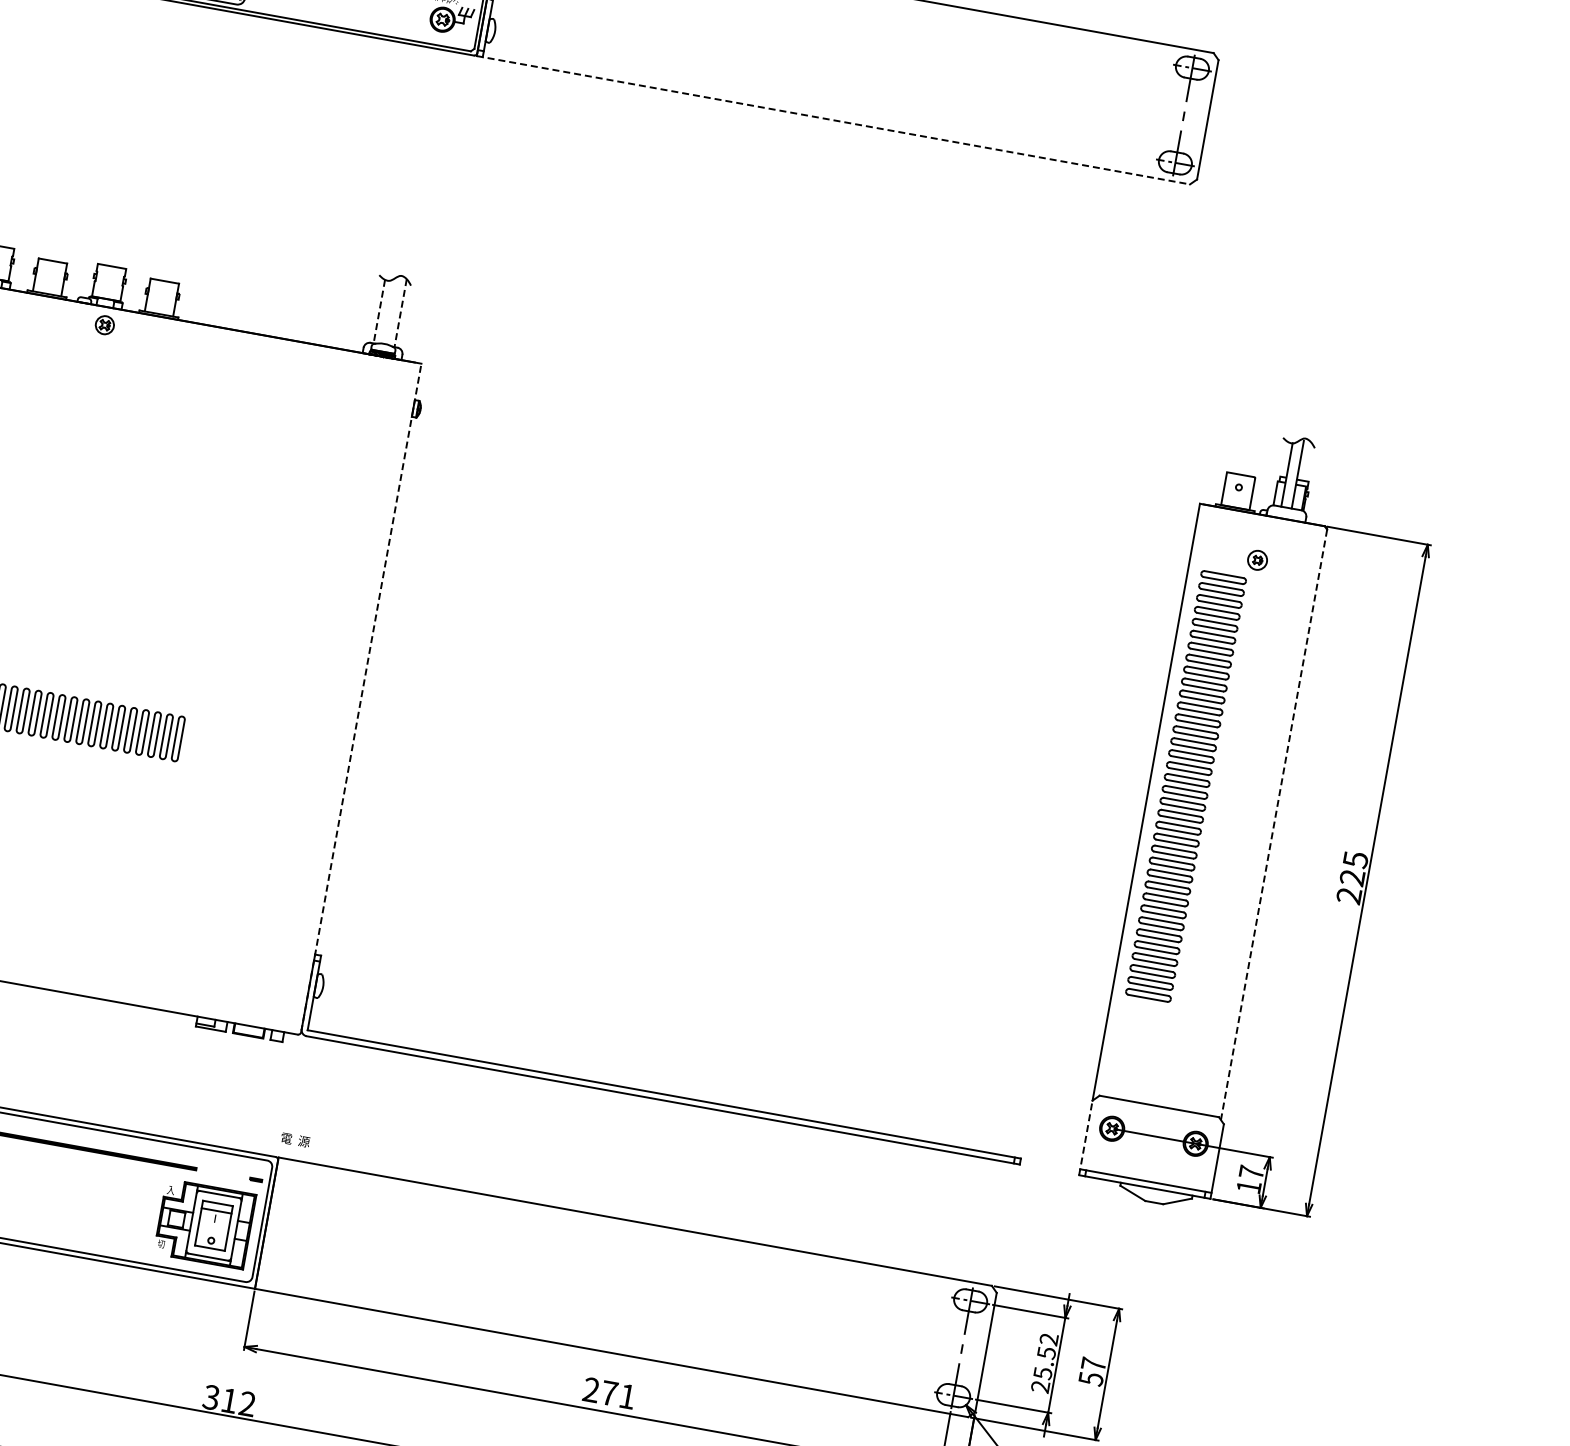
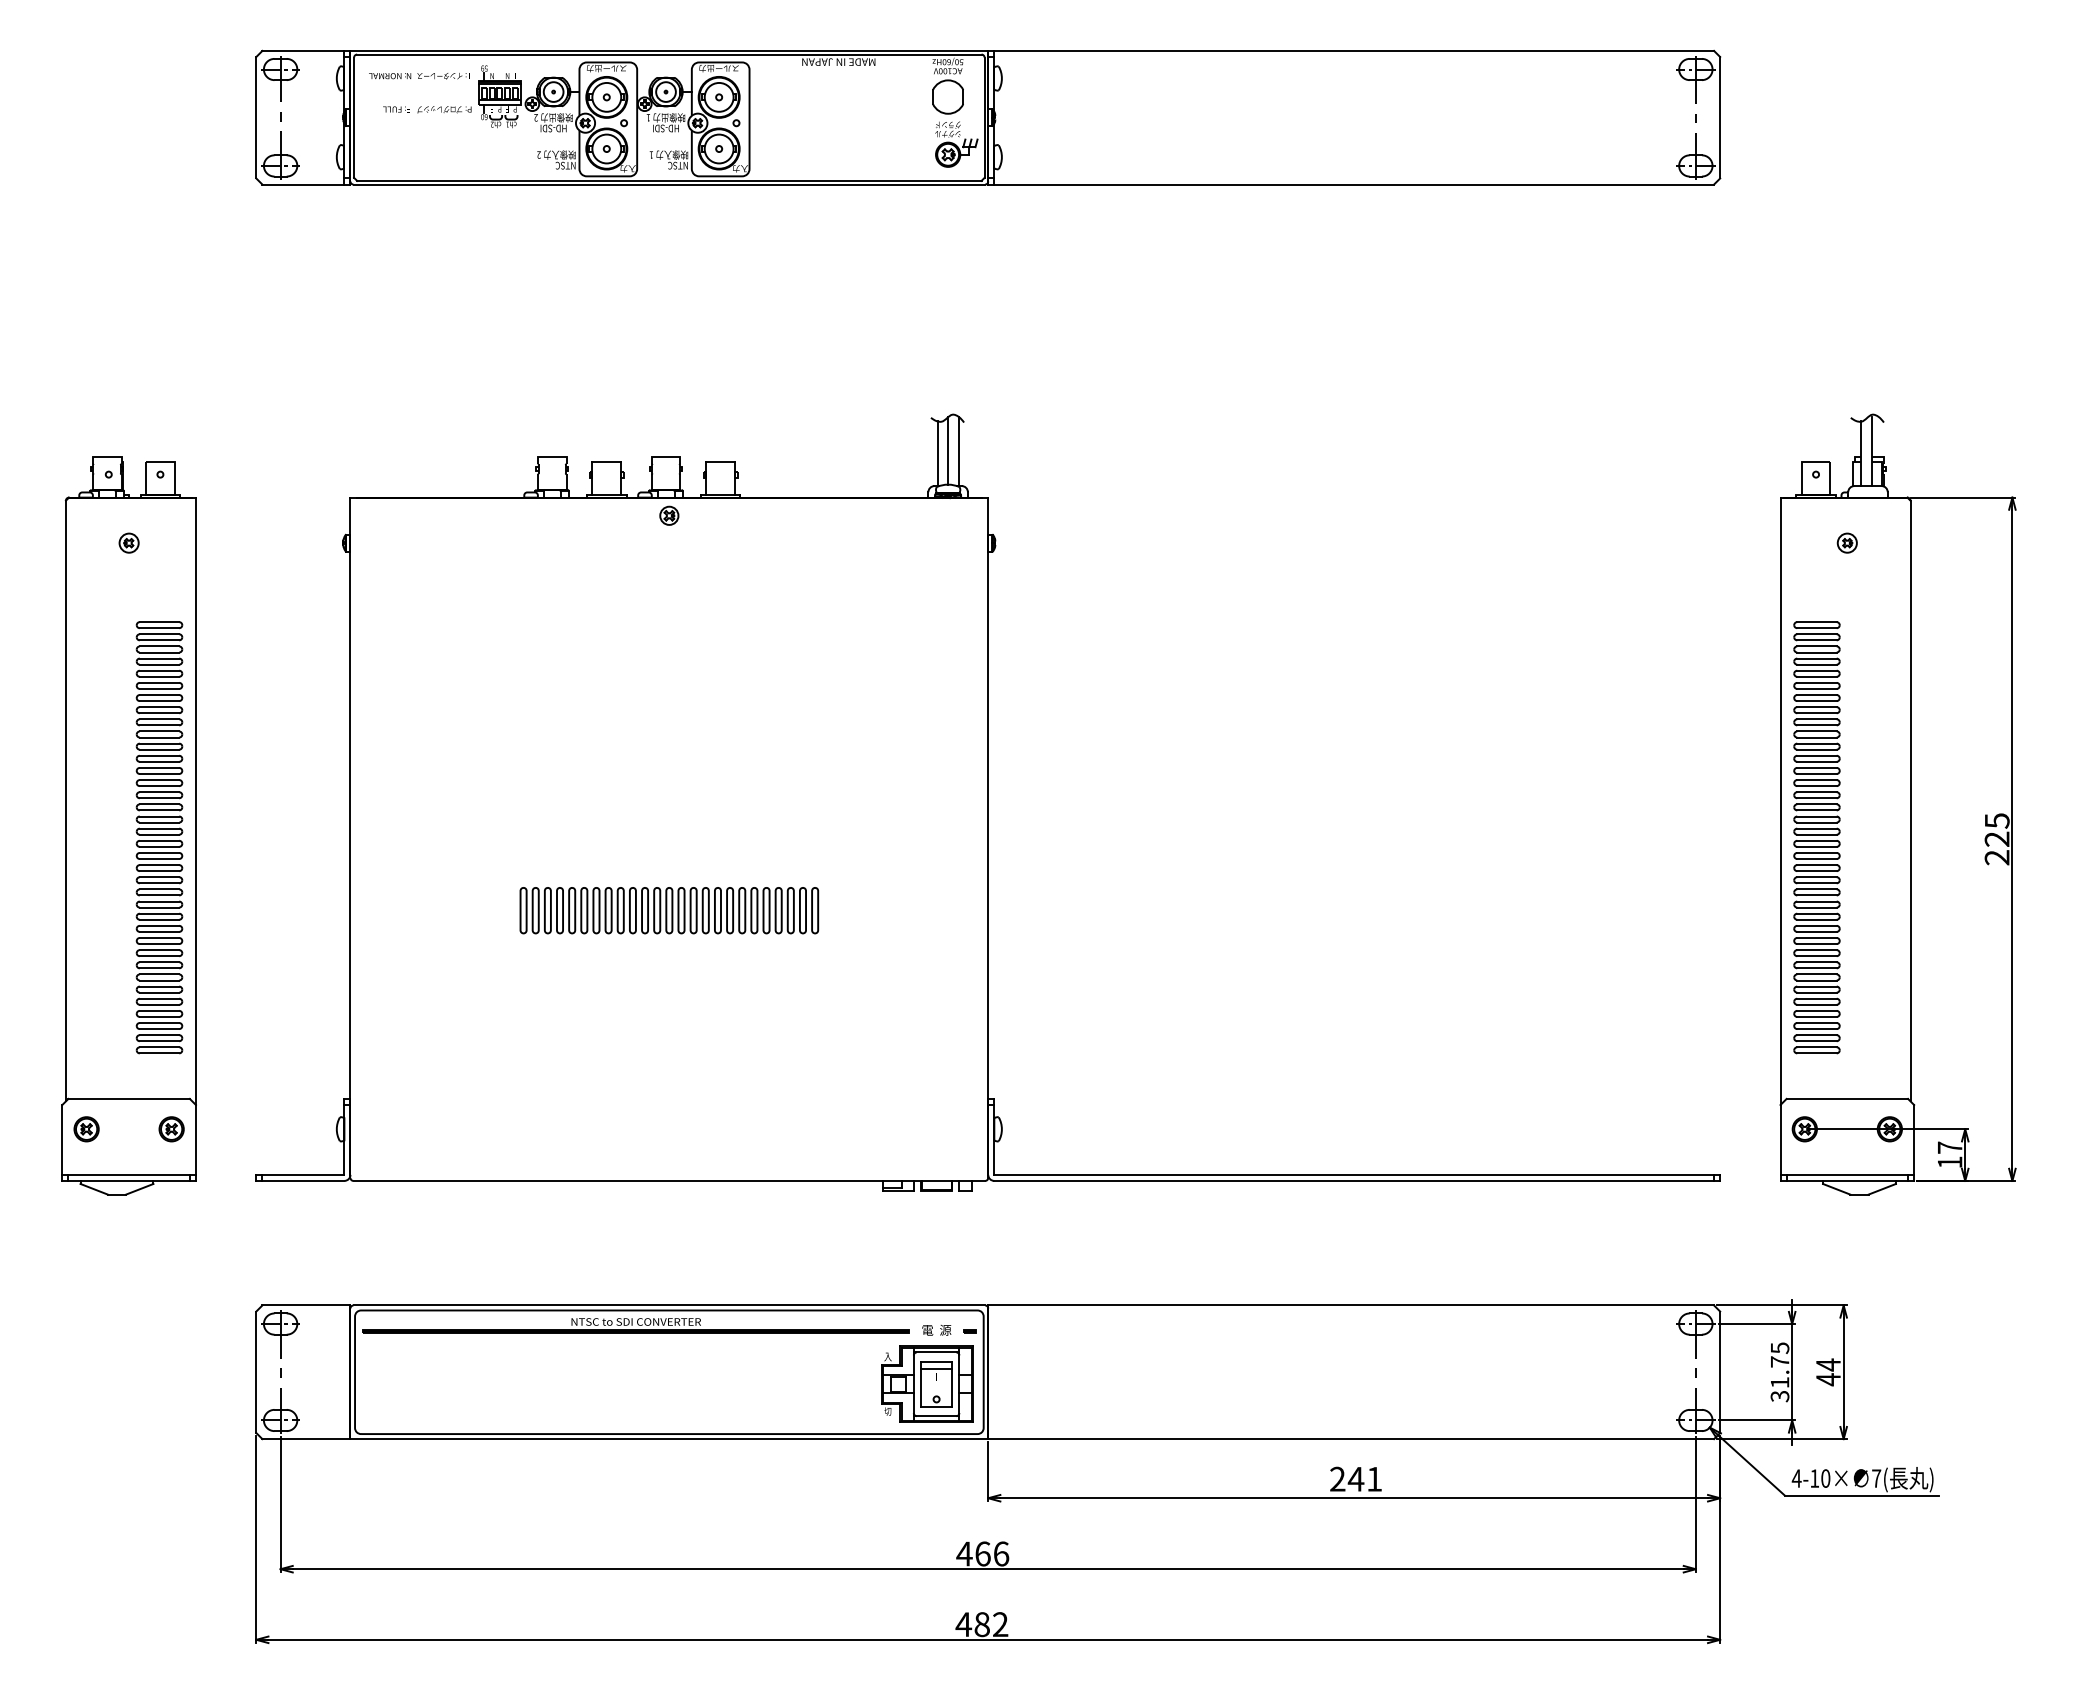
line: (833, 120) -> (1351, 184), dashed -> solid
line: (390, 310) -> (948, 450), added
line: (379, 312) -> (937, 454), dashed -> solid
line: (400, 313) -> (958, 451), dashed -> solid
line: (361, 697) -> (988, 837), dashed -> solid
part: (1185, 786) -> (1816, 837), moved
line: (1273, 825) -> (1910, 801), dashed -> solid
line: (1085, 1137) -> (1780, 1142), dashed -> solid
text: (295, 1139) -> (936, 1329), moved
text: (1044, 1363) -> (1779, 1372), 25.52 -> 31.75
text: (1092, 1371) -> (1828, 1372), 57 -> 44
text: (608, 1393) -> (1355, 1479), 271 -> 241
text: (229, 1400) -> (982, 1553), 312 -> 466

